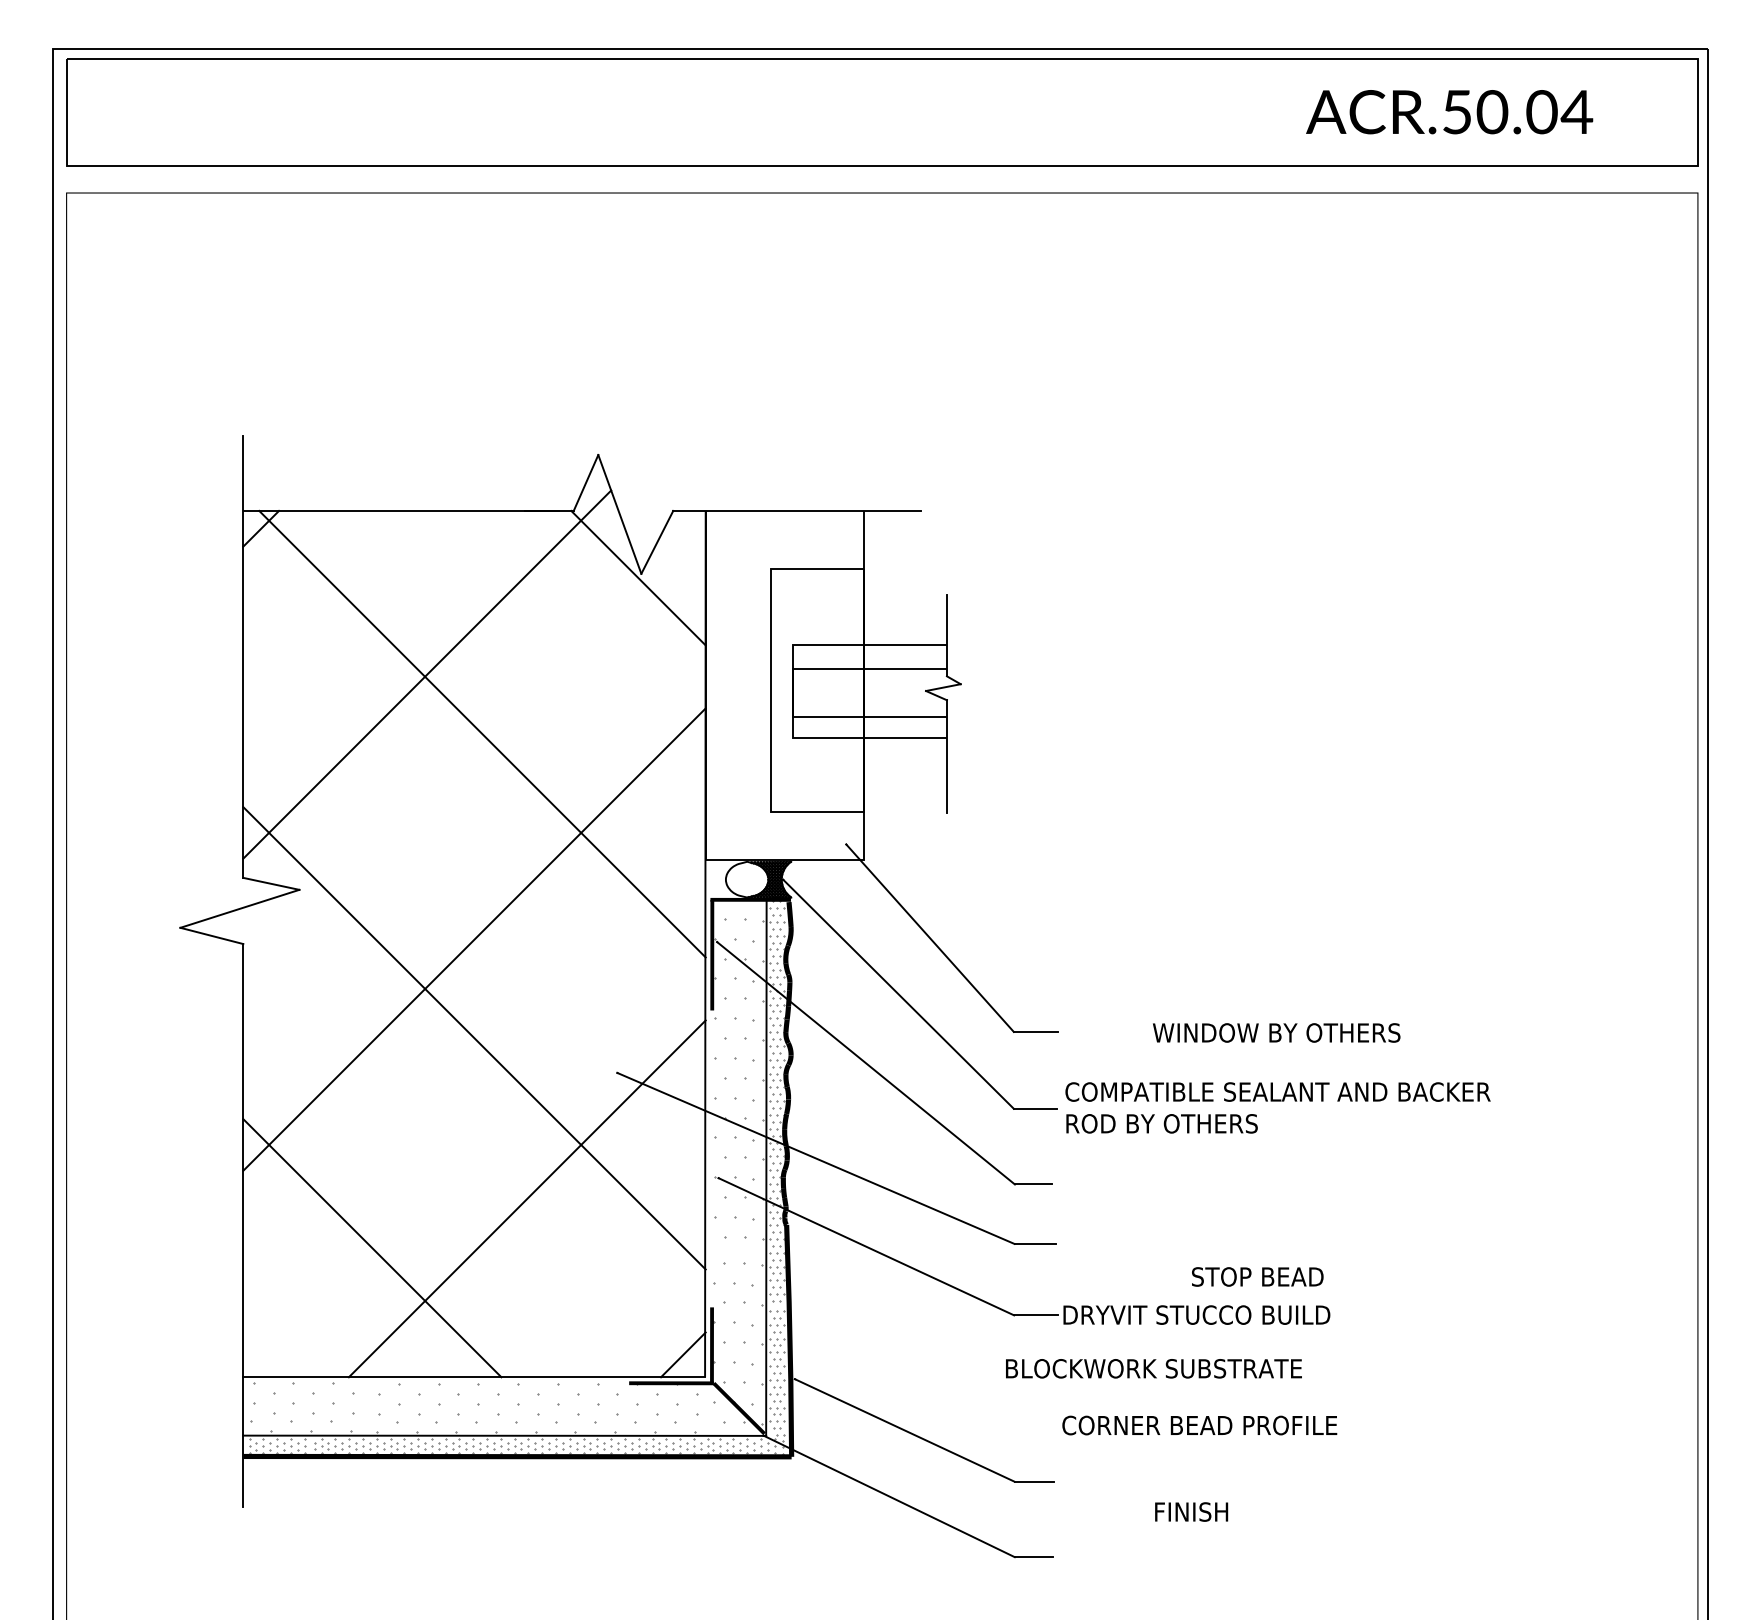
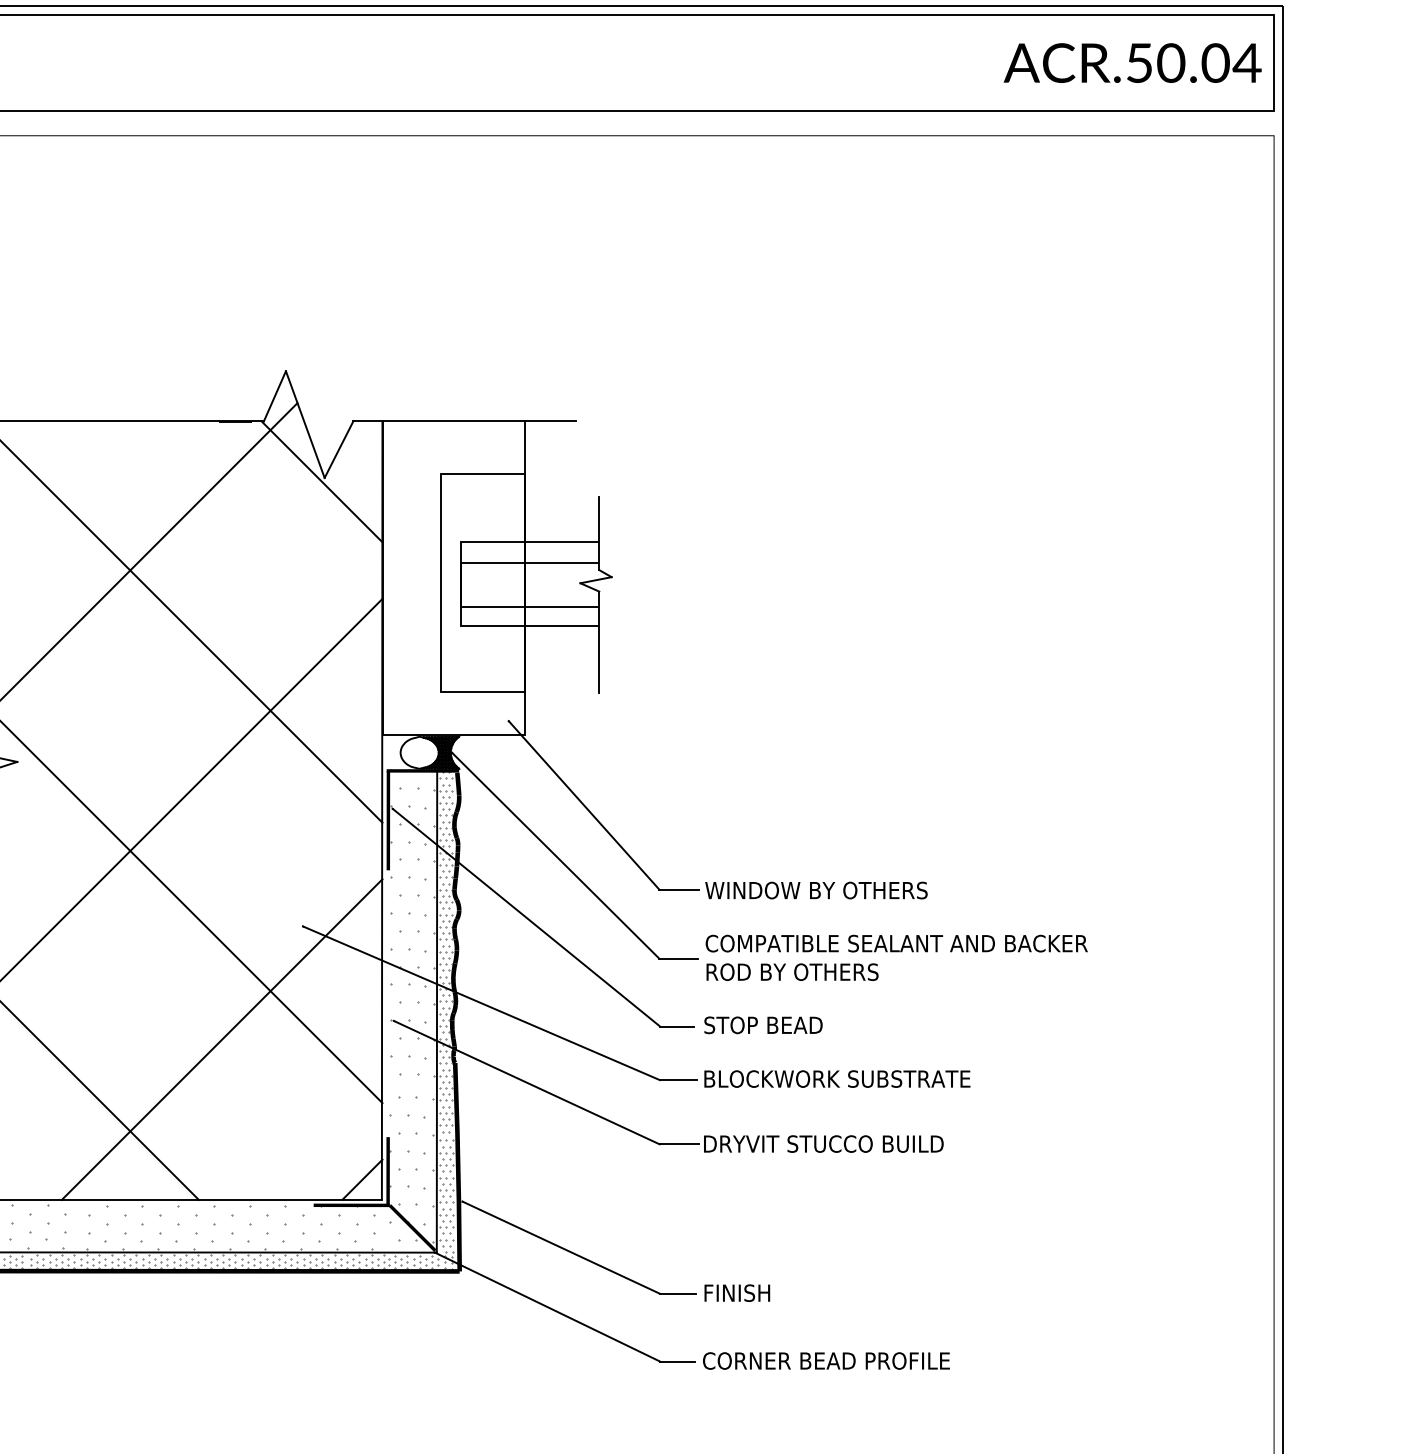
text: (1449, 112) -> (1132, 63), moved
text: (1276, 1032) -> (816, 890), moved
text: (1257, 1276) -> (763, 1024), moved
text: (1153, 1368) -> (836, 1078), moved
text: (1199, 1425) -> (826, 1360), moved
text: (1191, 1511) -> (737, 1292), moved

